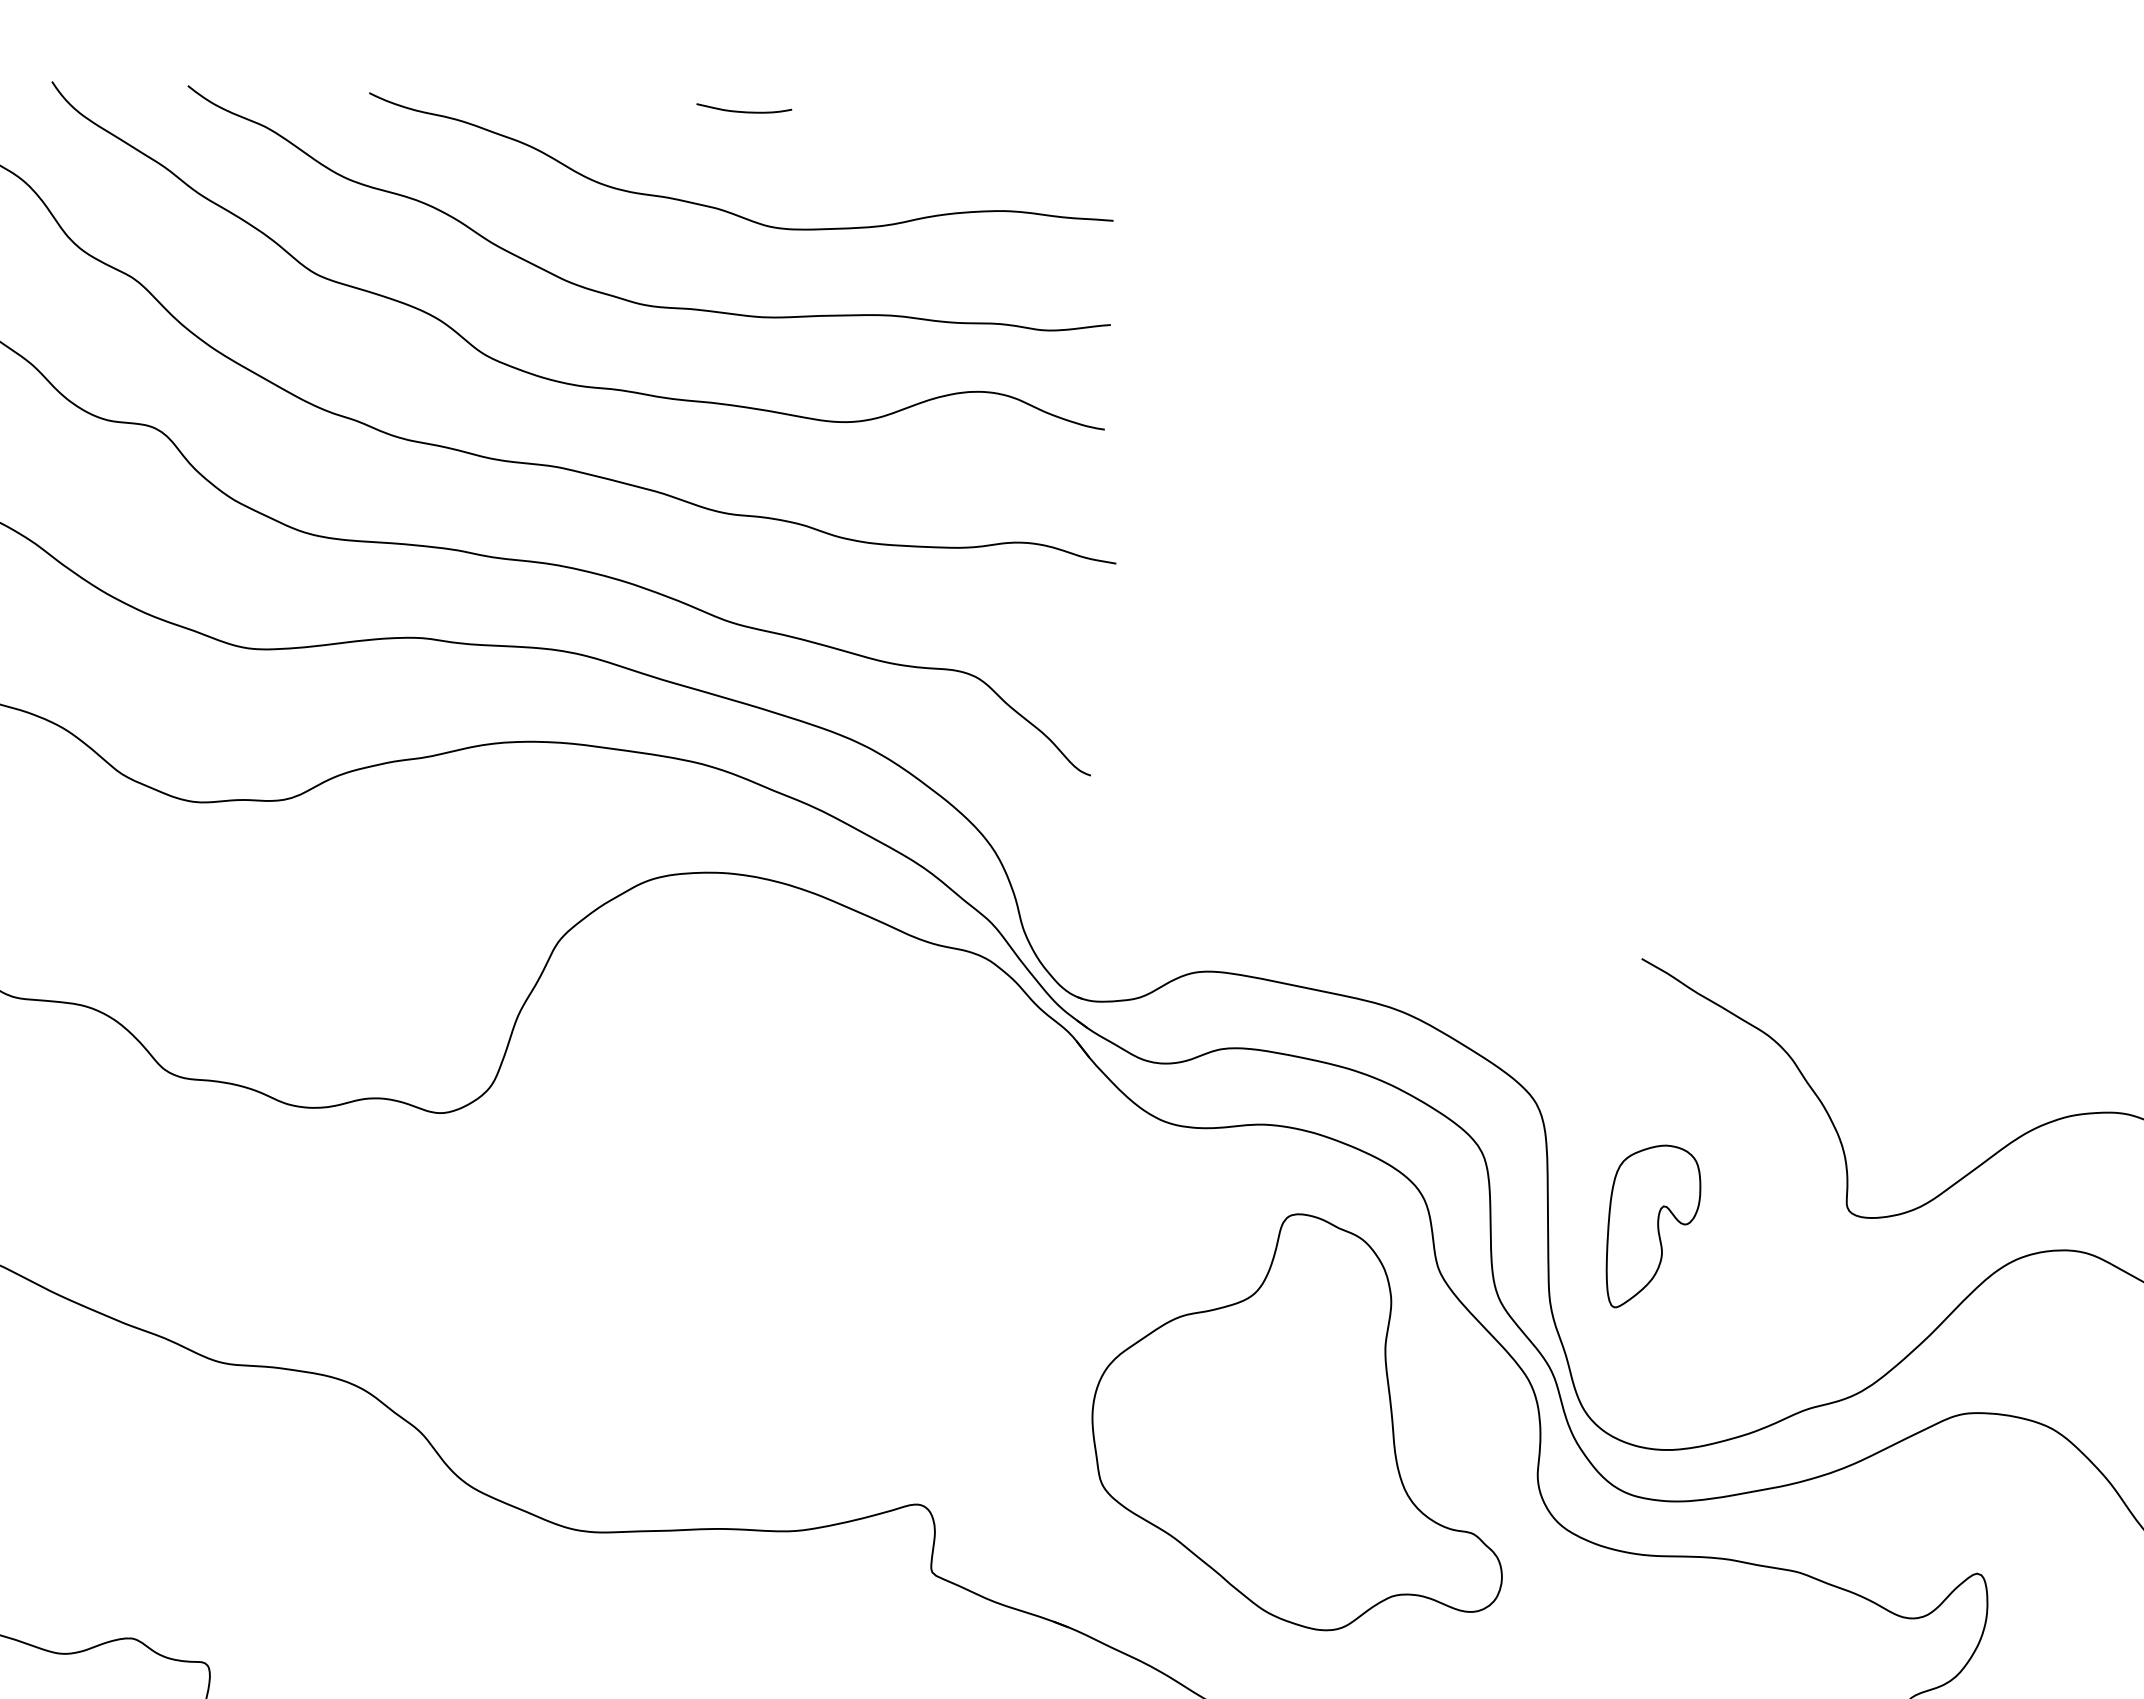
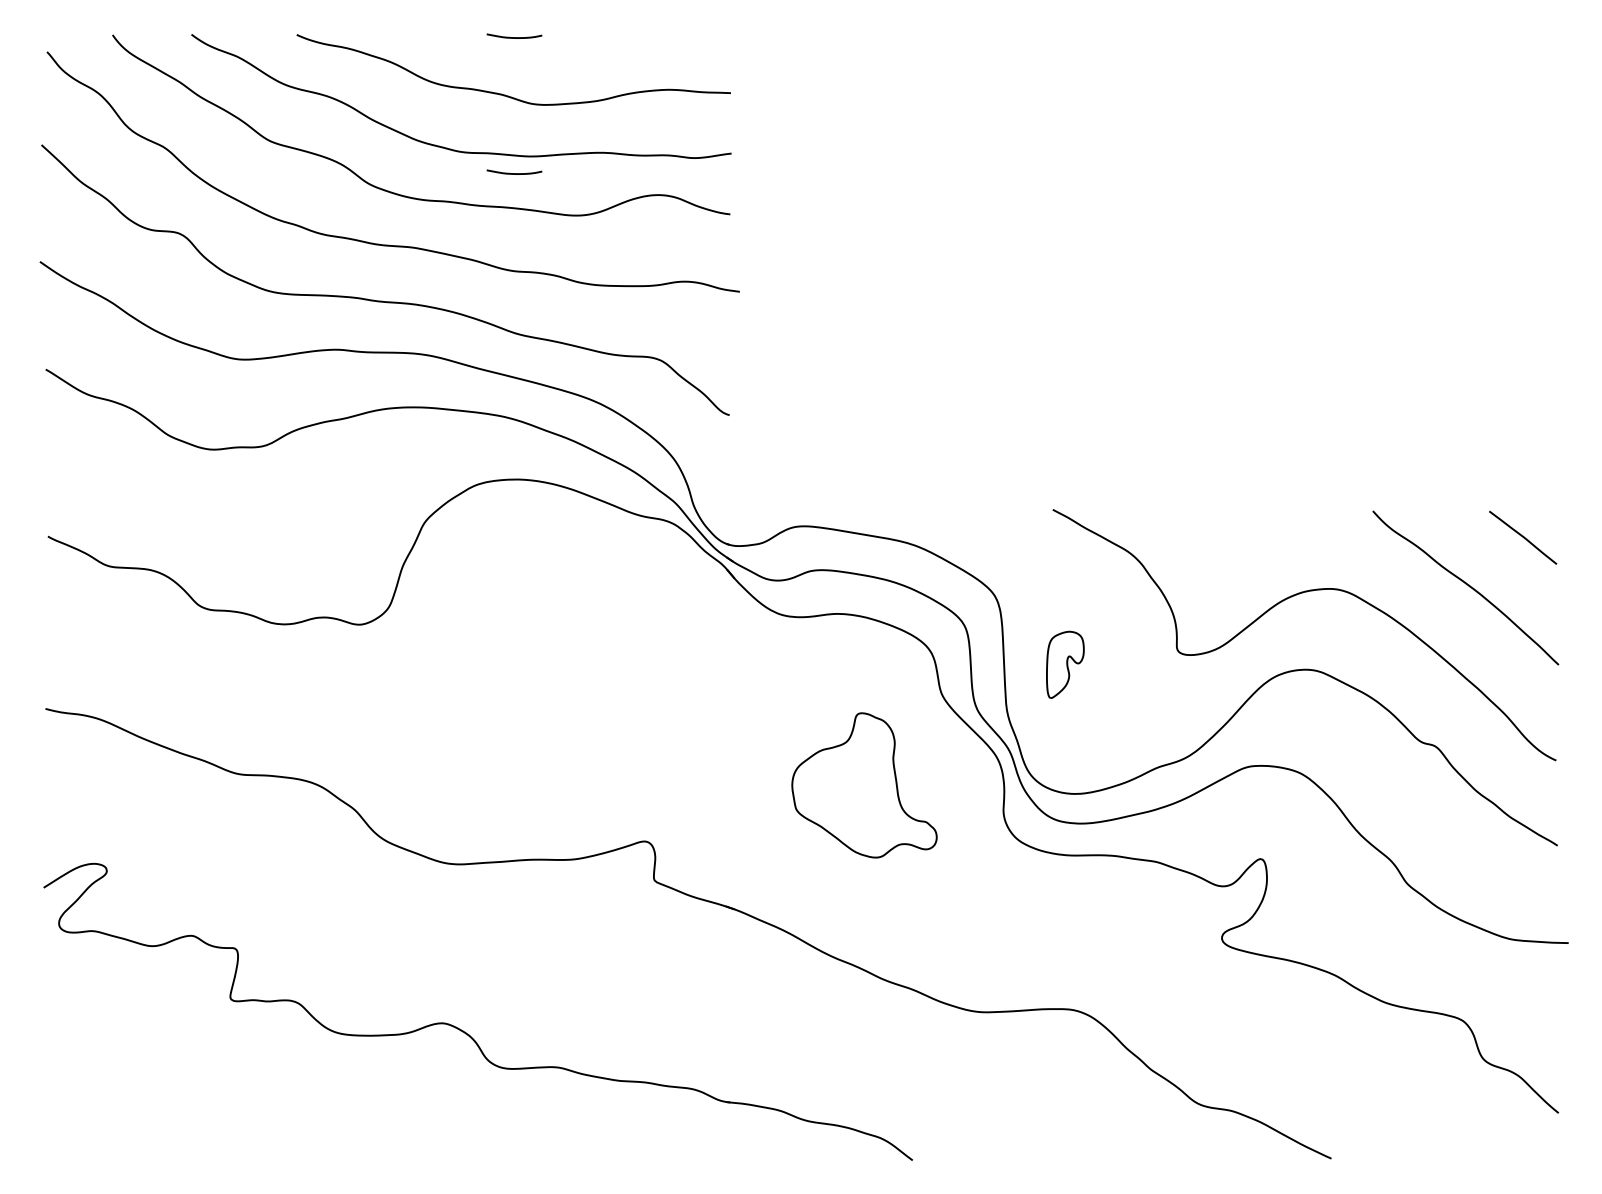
curve: (735, 345) -> (514, 173), added
part: (1653, 1226) -> (1065, 664), size x0.7
part: (1299, 1422) -> (864, 785), size x0.6

